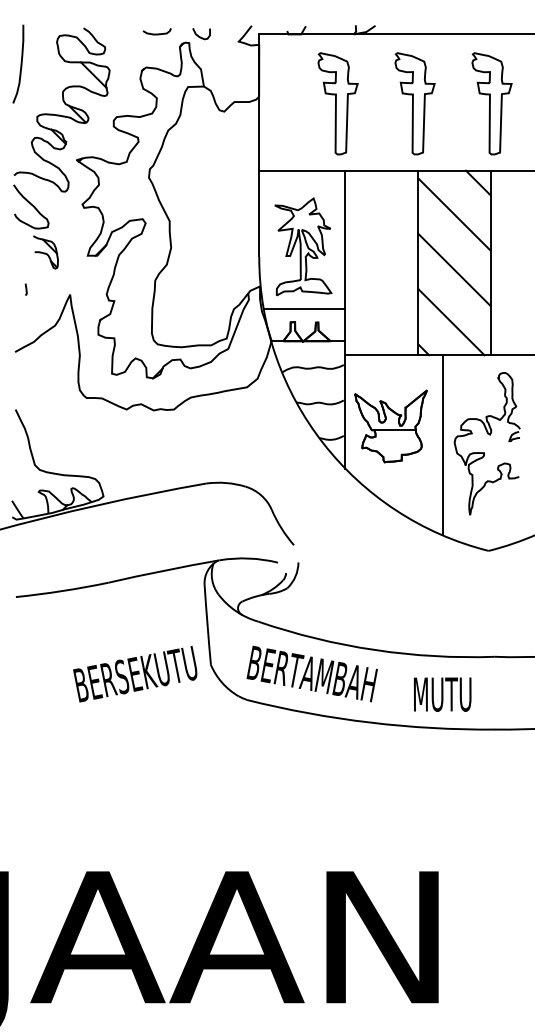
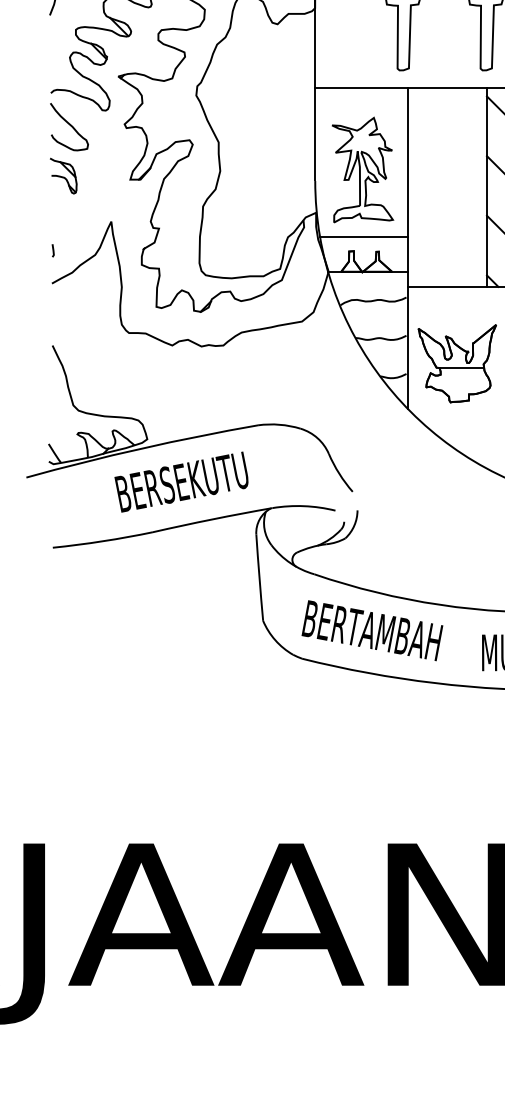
part: (45, 252) -> (63, 176), moved
line: (25, 289) -> (52, 250), moved
text: (135, 674) -> (181, 482), moved

